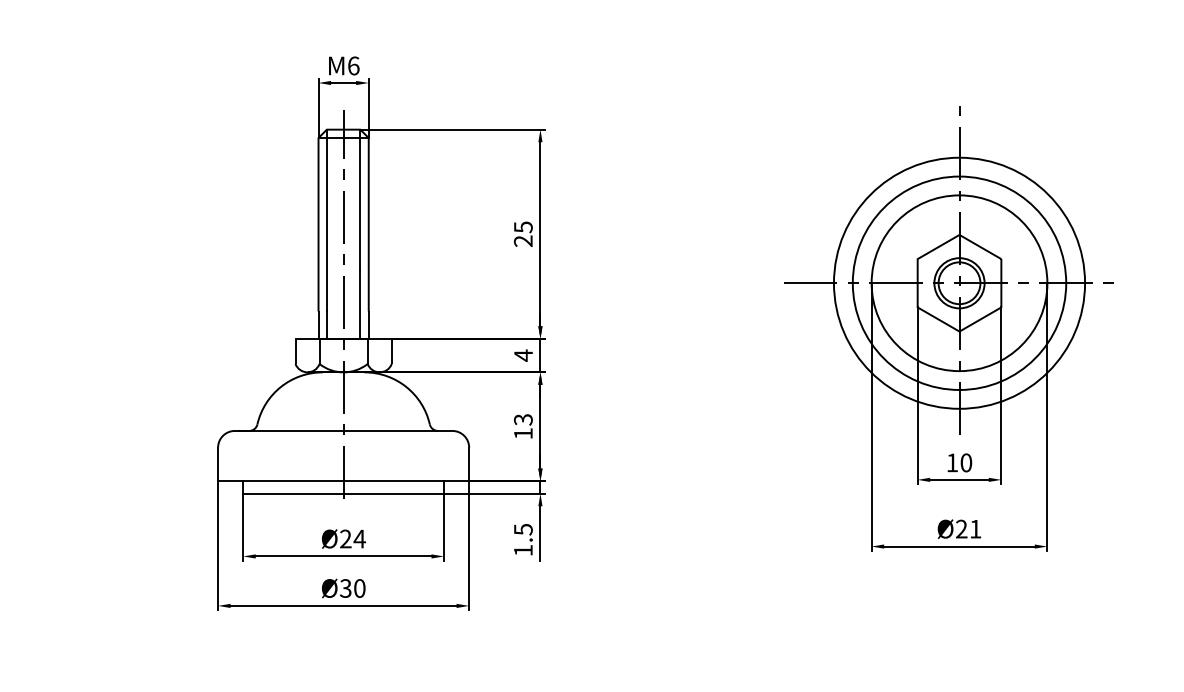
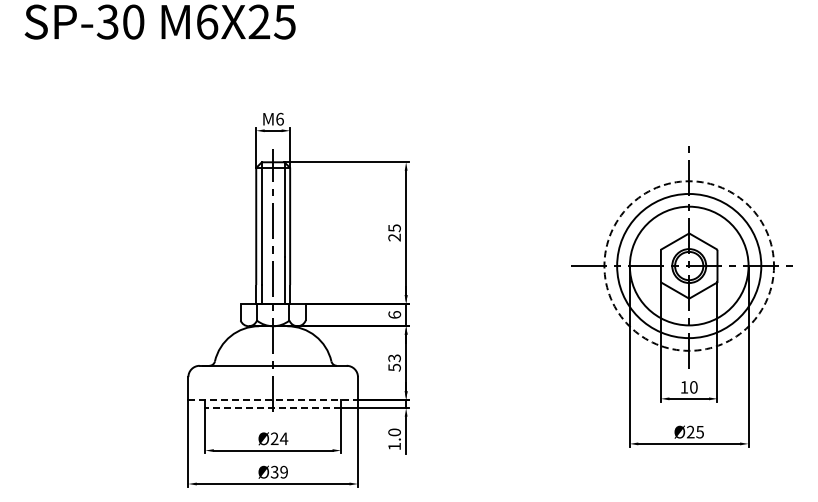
circle: (959, 282) -> (689, 265), solid -> dashed
text: (523, 354) -> (394, 314), 4 -> 6
text: (523, 433) -> (394, 367), 13 -> 53
line: (344, 480) -> (273, 399), solid -> dashed
line: (344, 494) -> (273, 408), solid -> dashed
text: (523, 529) -> (394, 432), 1.5 -> 1.0
text: (974, 529) -> (699, 432), Ø21 -> Ø25
text: (358, 588) -> (283, 472), Ø30 -> Ø39

